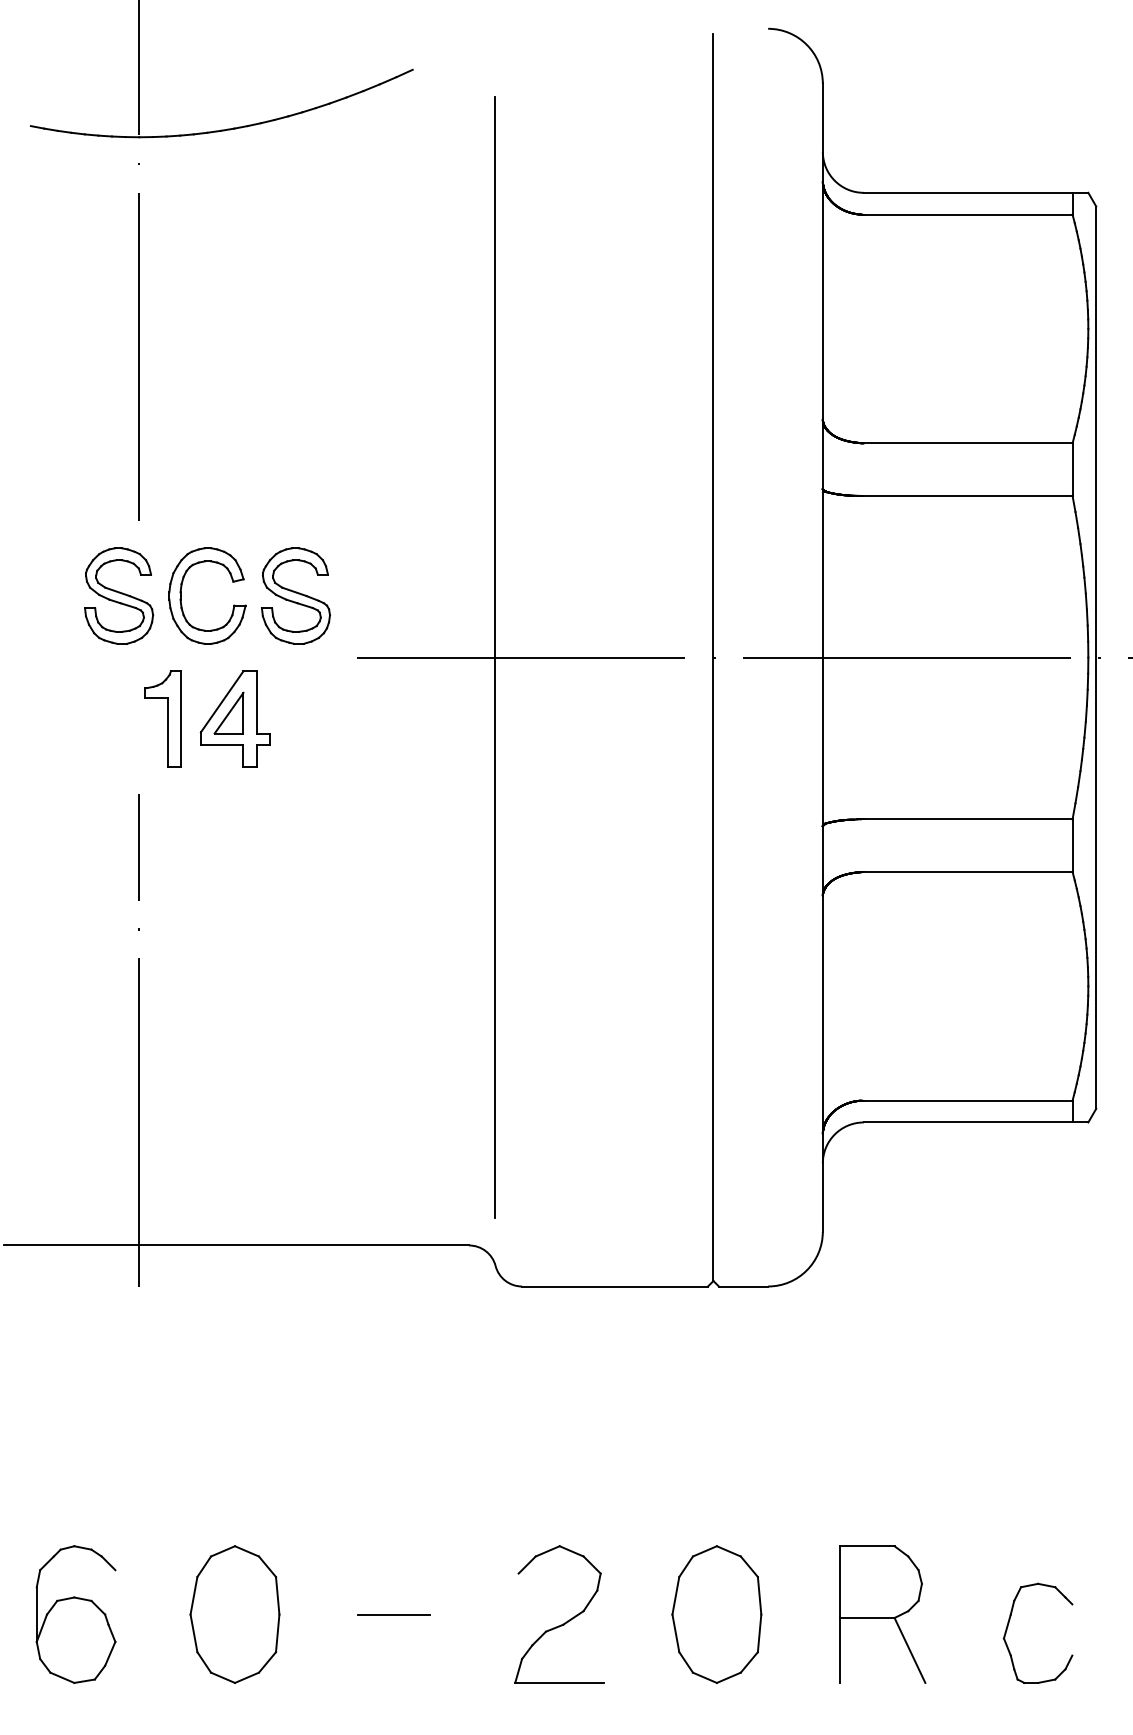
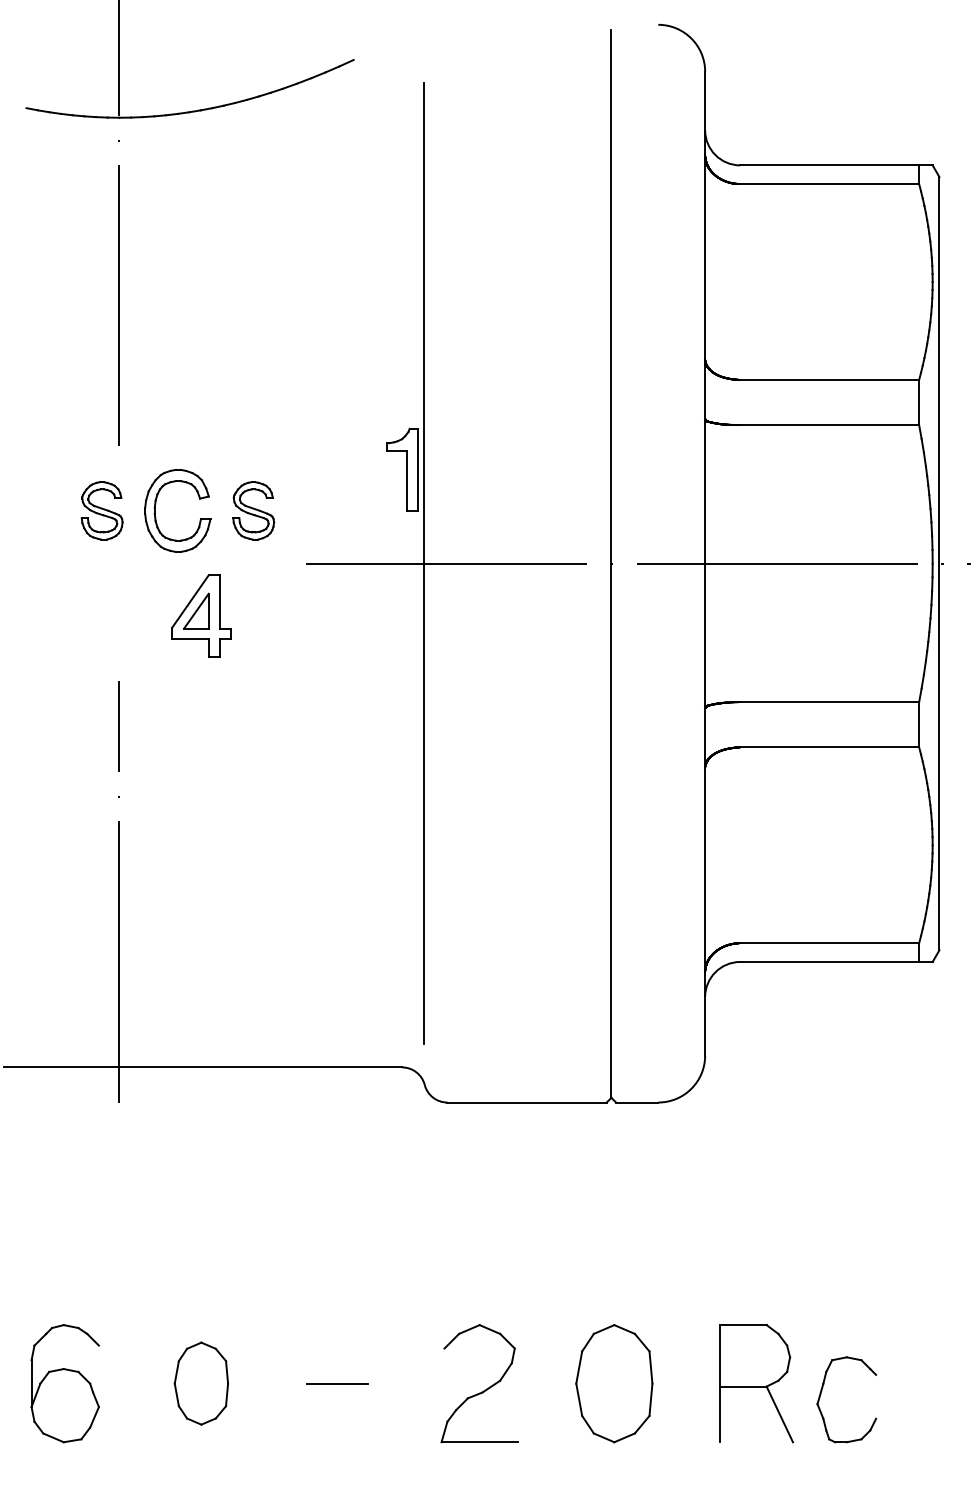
part: (119, 595) -> (102, 510), size x0.7
part: (295, 595) -> (253, 510), size x0.7
part: (162, 718) -> (402, 469), moved
part: (234, 1614) -> (201, 1383), size x0.7
part: (1009, 1623) -> (822, 1391), moved

